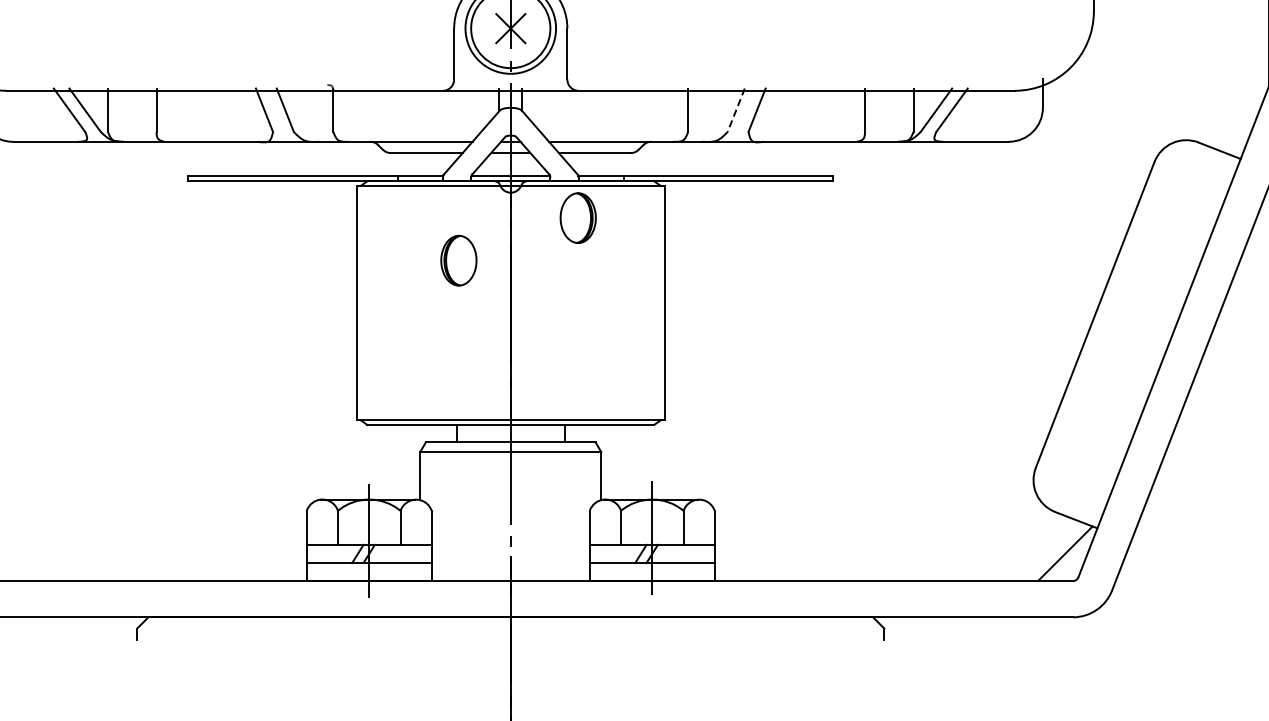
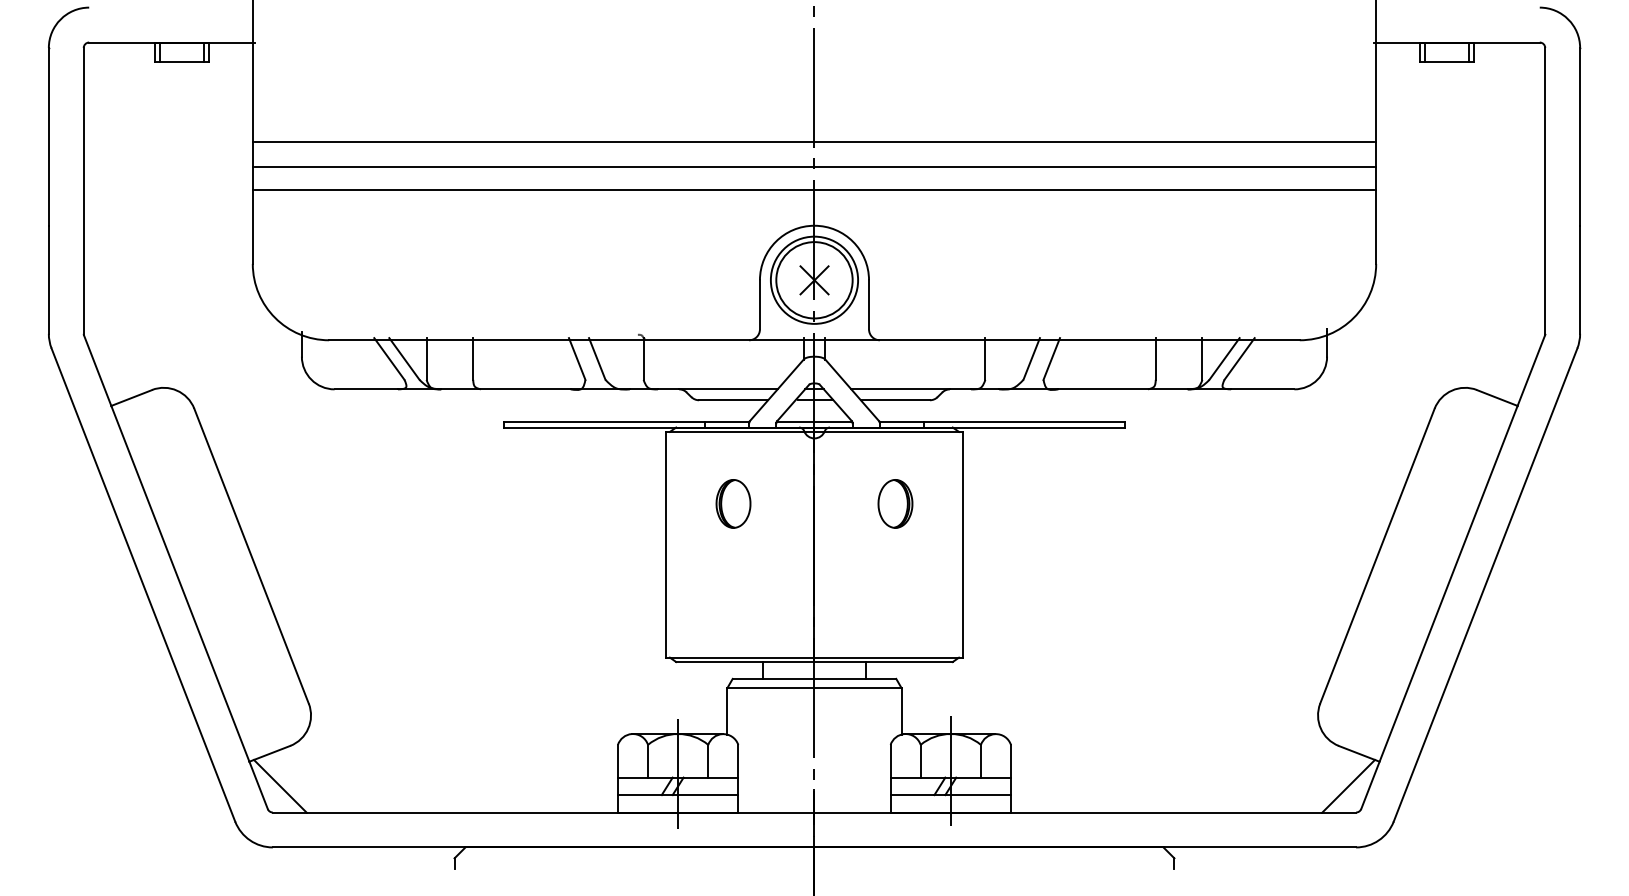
line: (736, 110) -> (1031, 359), dashed -> solid
part: (578, 217) -> (895, 503), moved
part: (458, 260) -> (733, 503), moved

